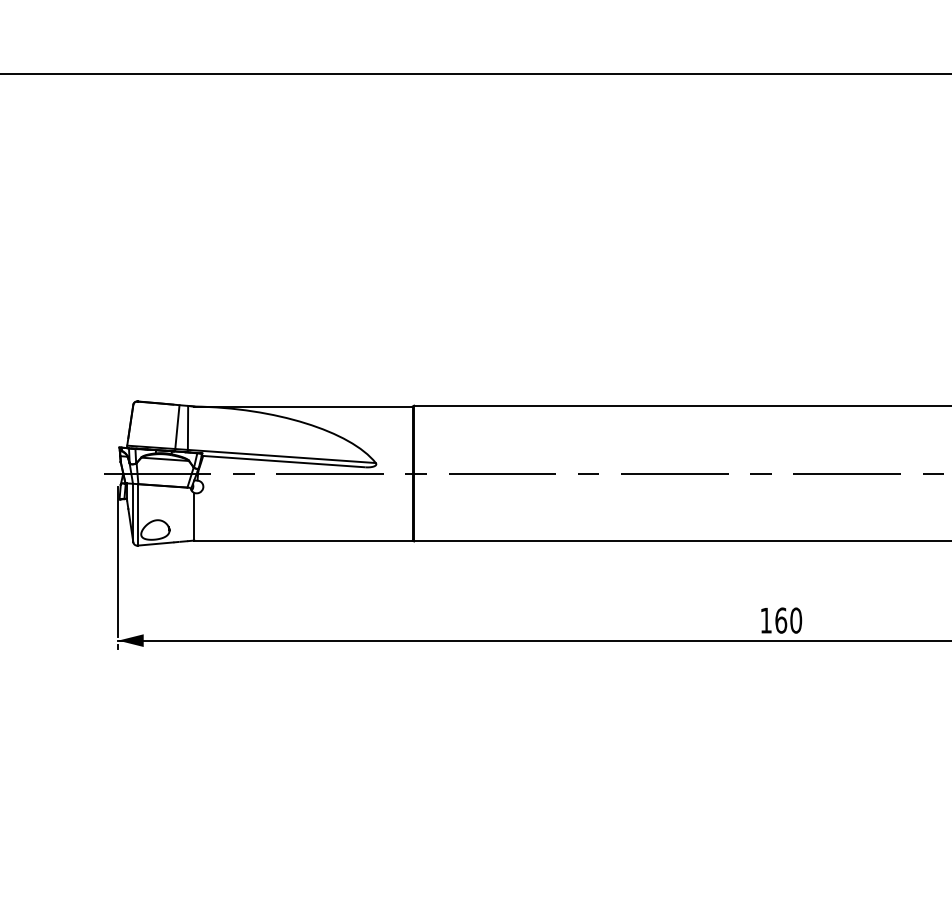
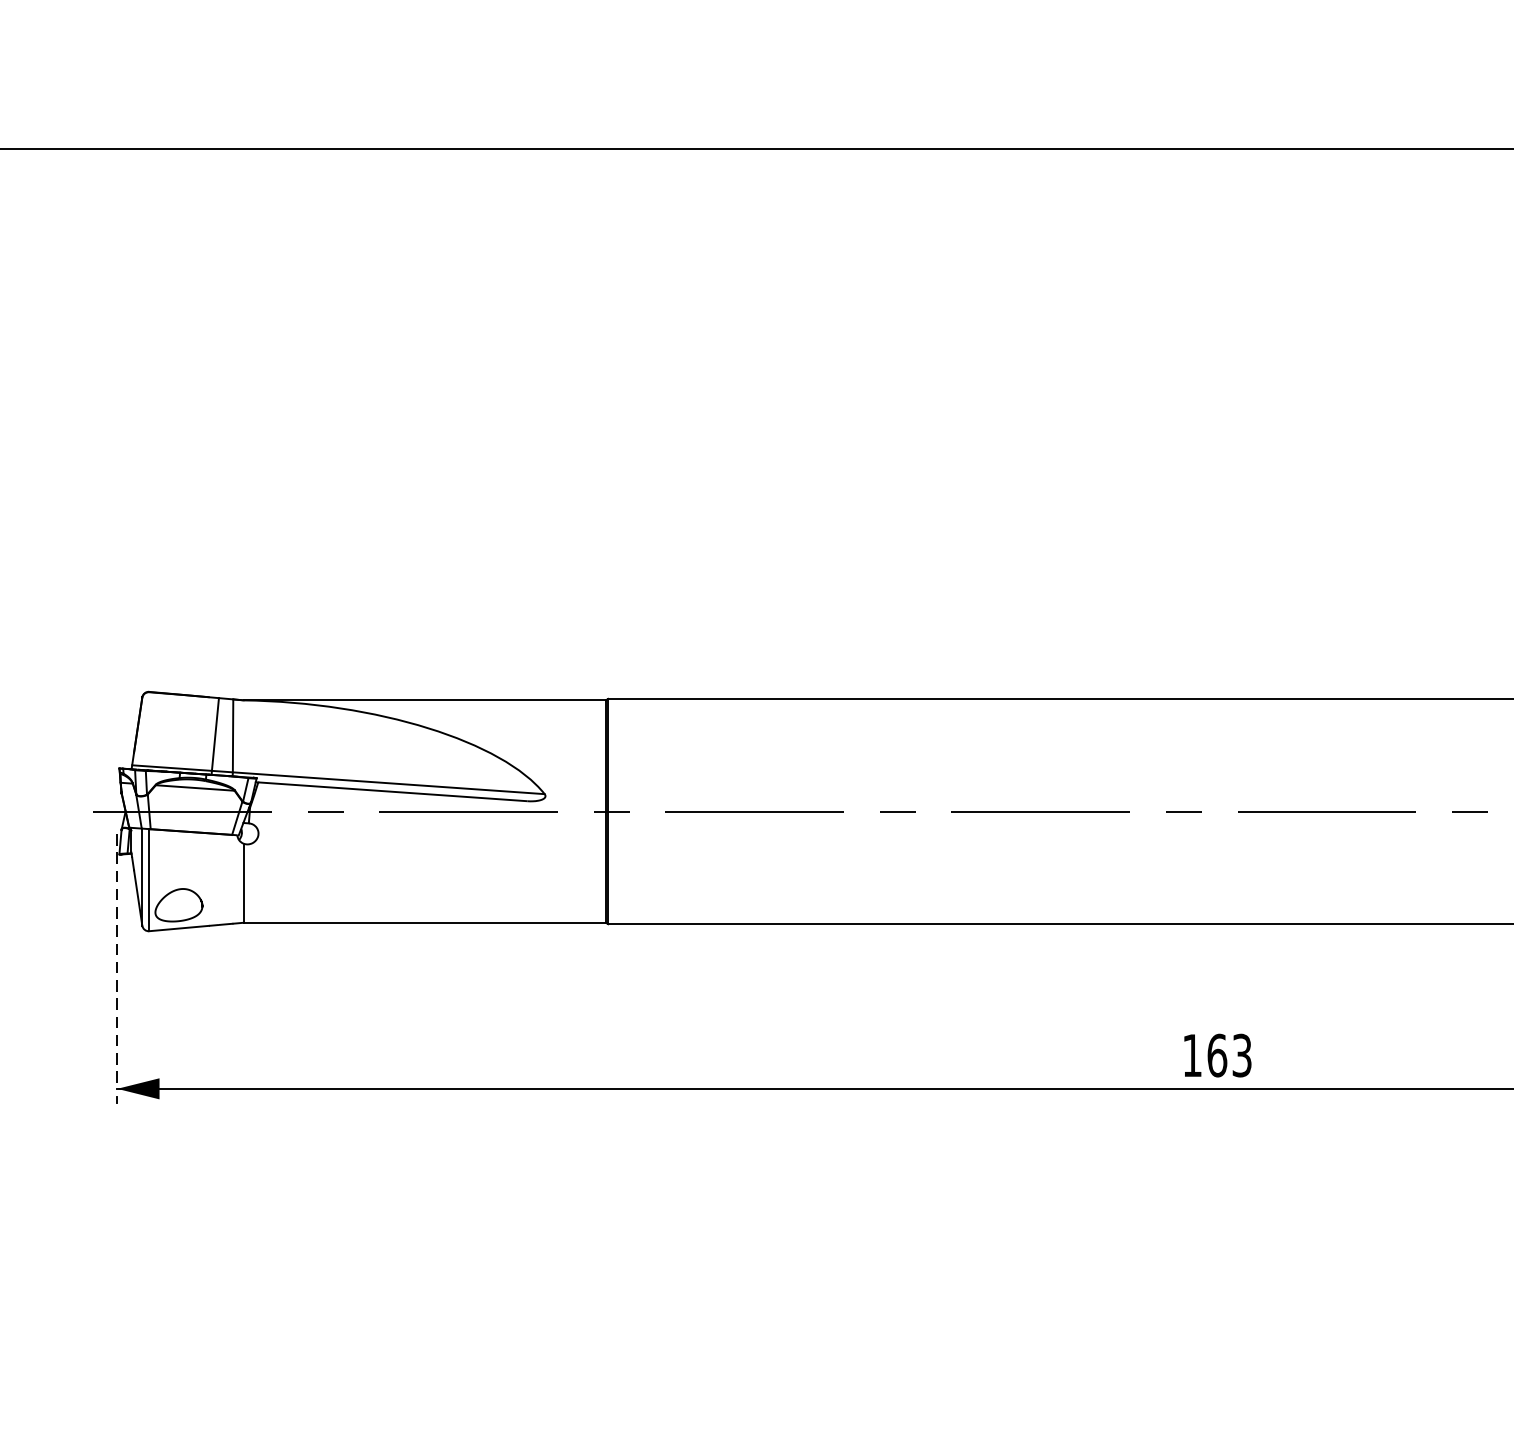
line: (118, 562) -> (117, 959), solid -> dashed
text: (796, 620) -> (1242, 1055), 160 -> 163

